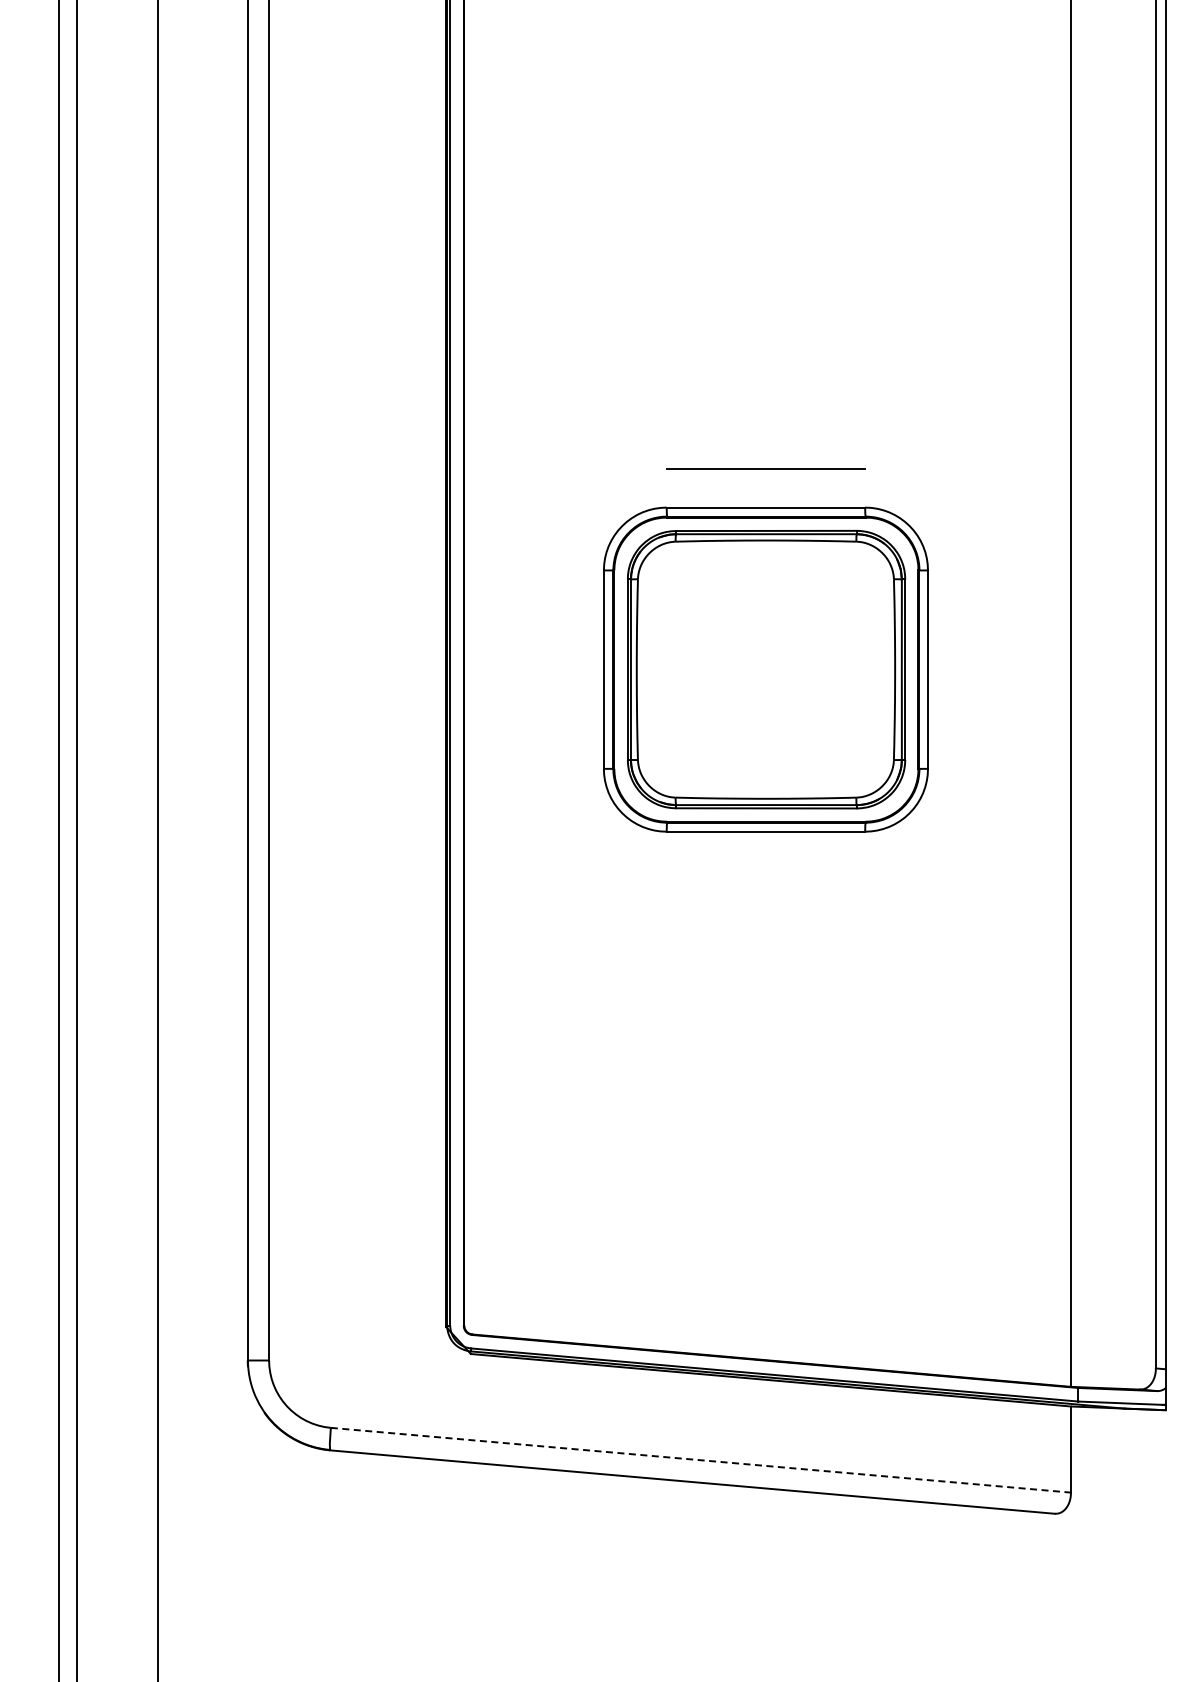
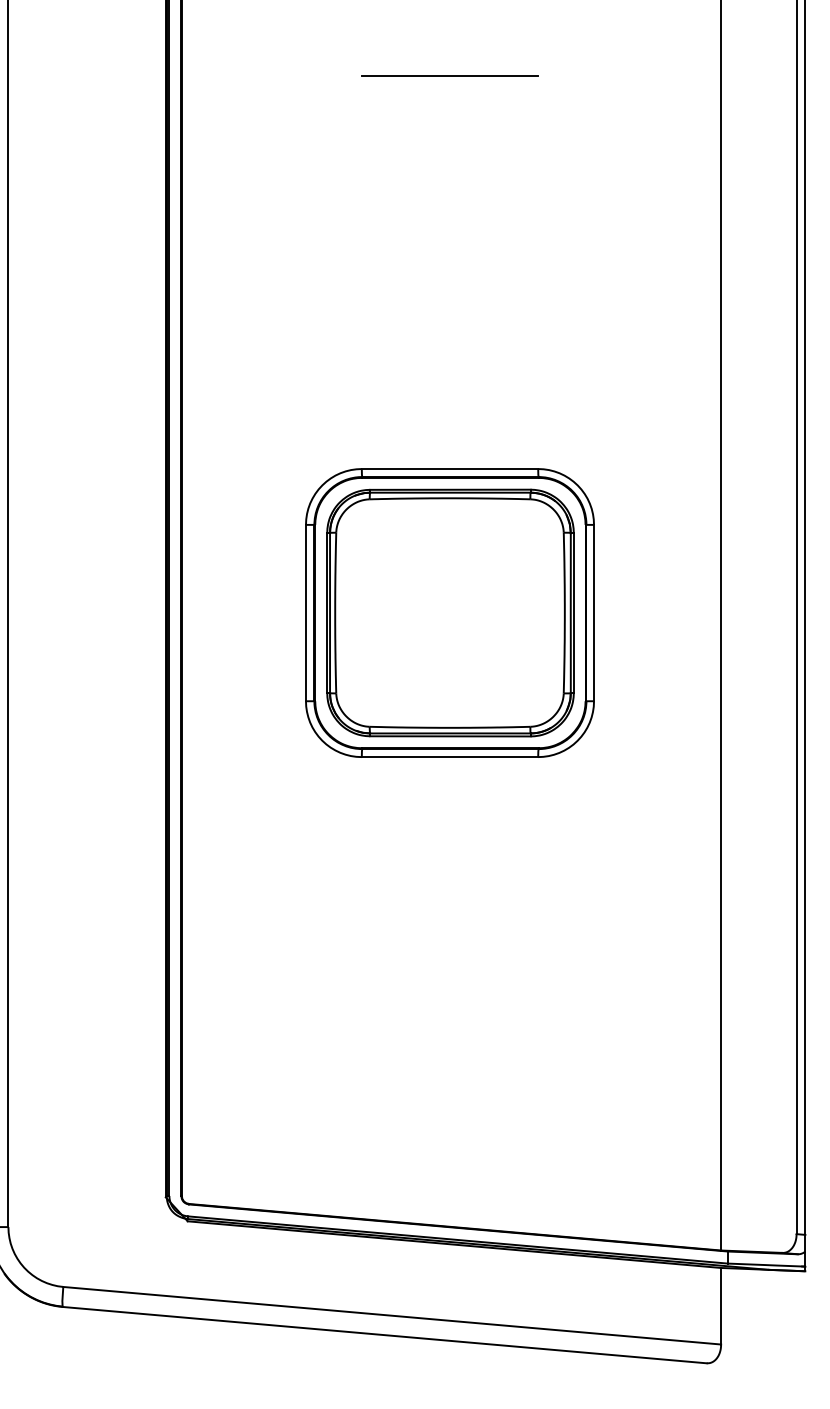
line: (765, 468) -> (449, 75), moved
line: (701, 1460) -> (392, 1315), dashed -> solid

